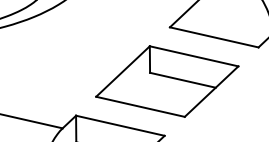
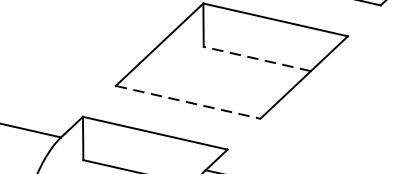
line: (182, 80) -> (256, 59), solid -> dashed
line: (140, 106) -> (188, 101), solid -> dashed

